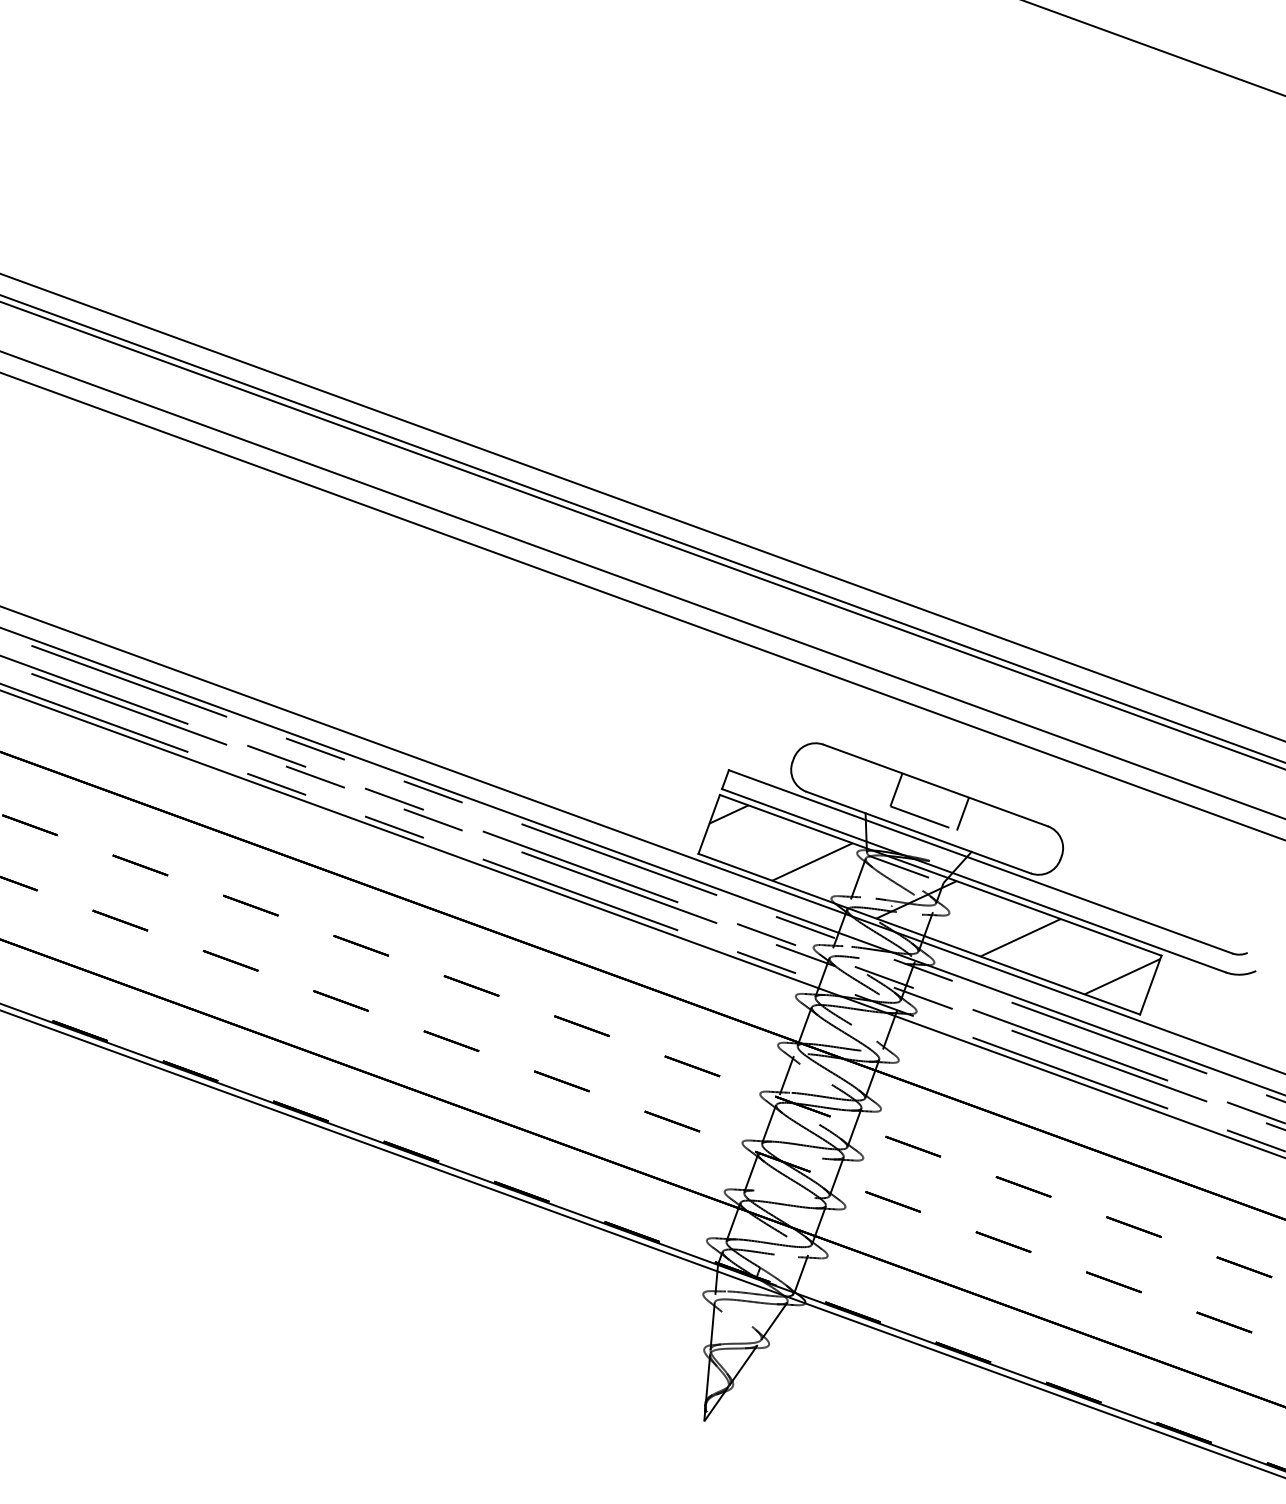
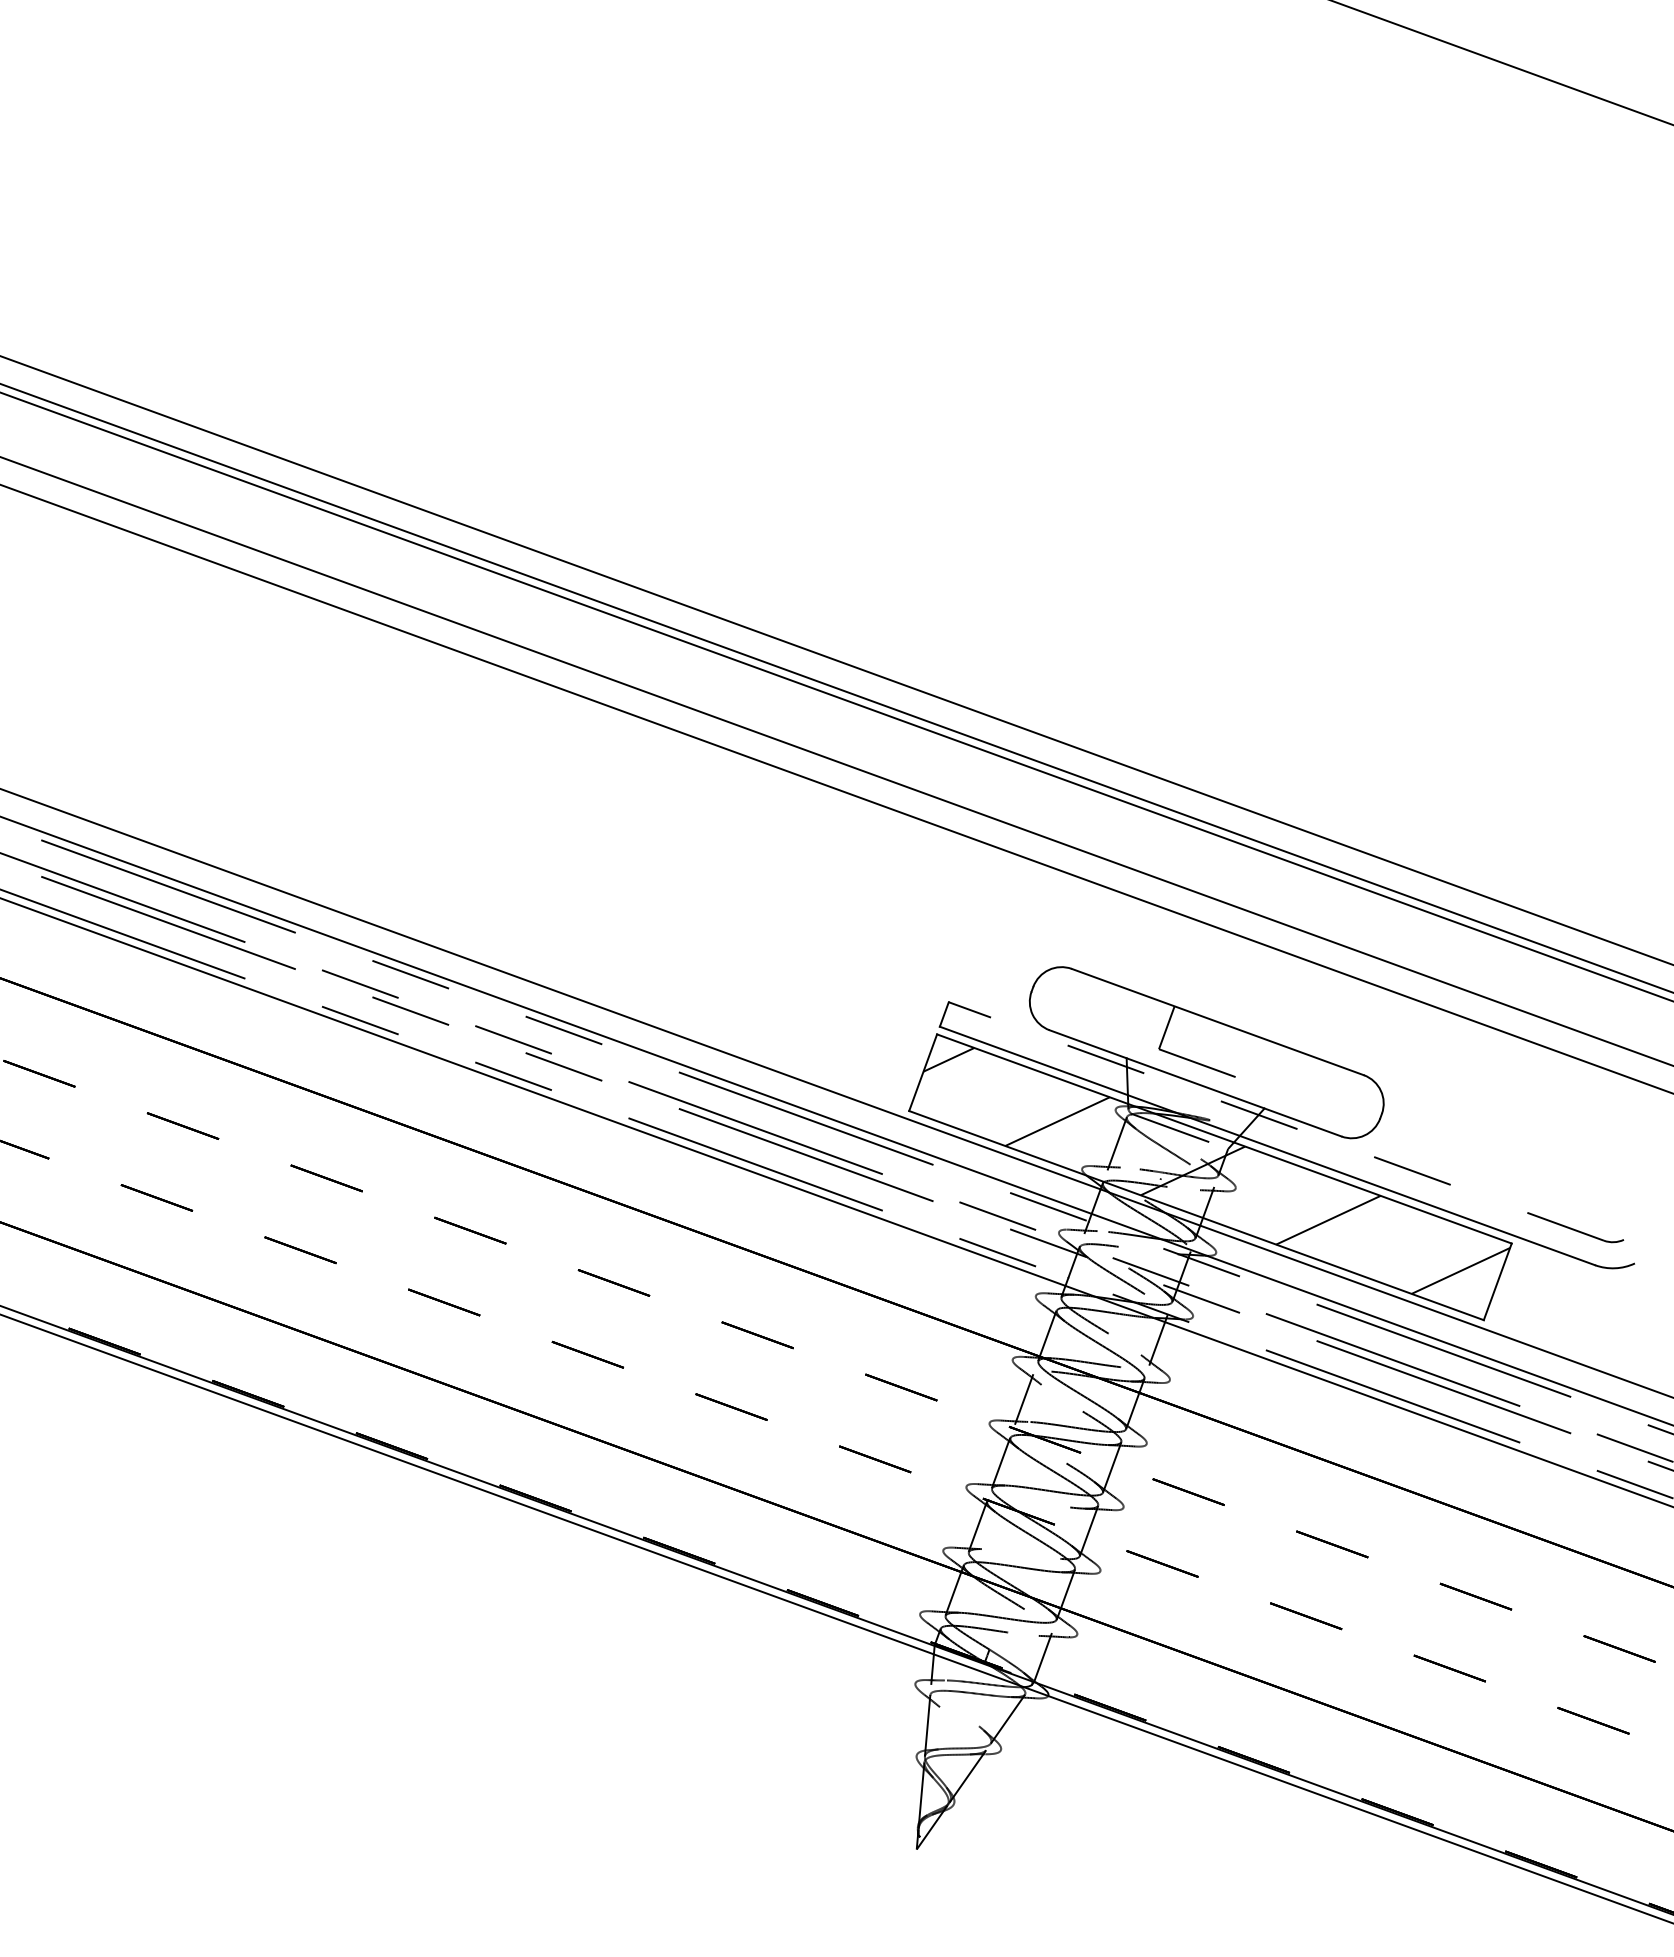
line: (963, 813) -> (1253, 1058), removed
line: (980, 861) -> (1276, 1121), solid -> dashed

